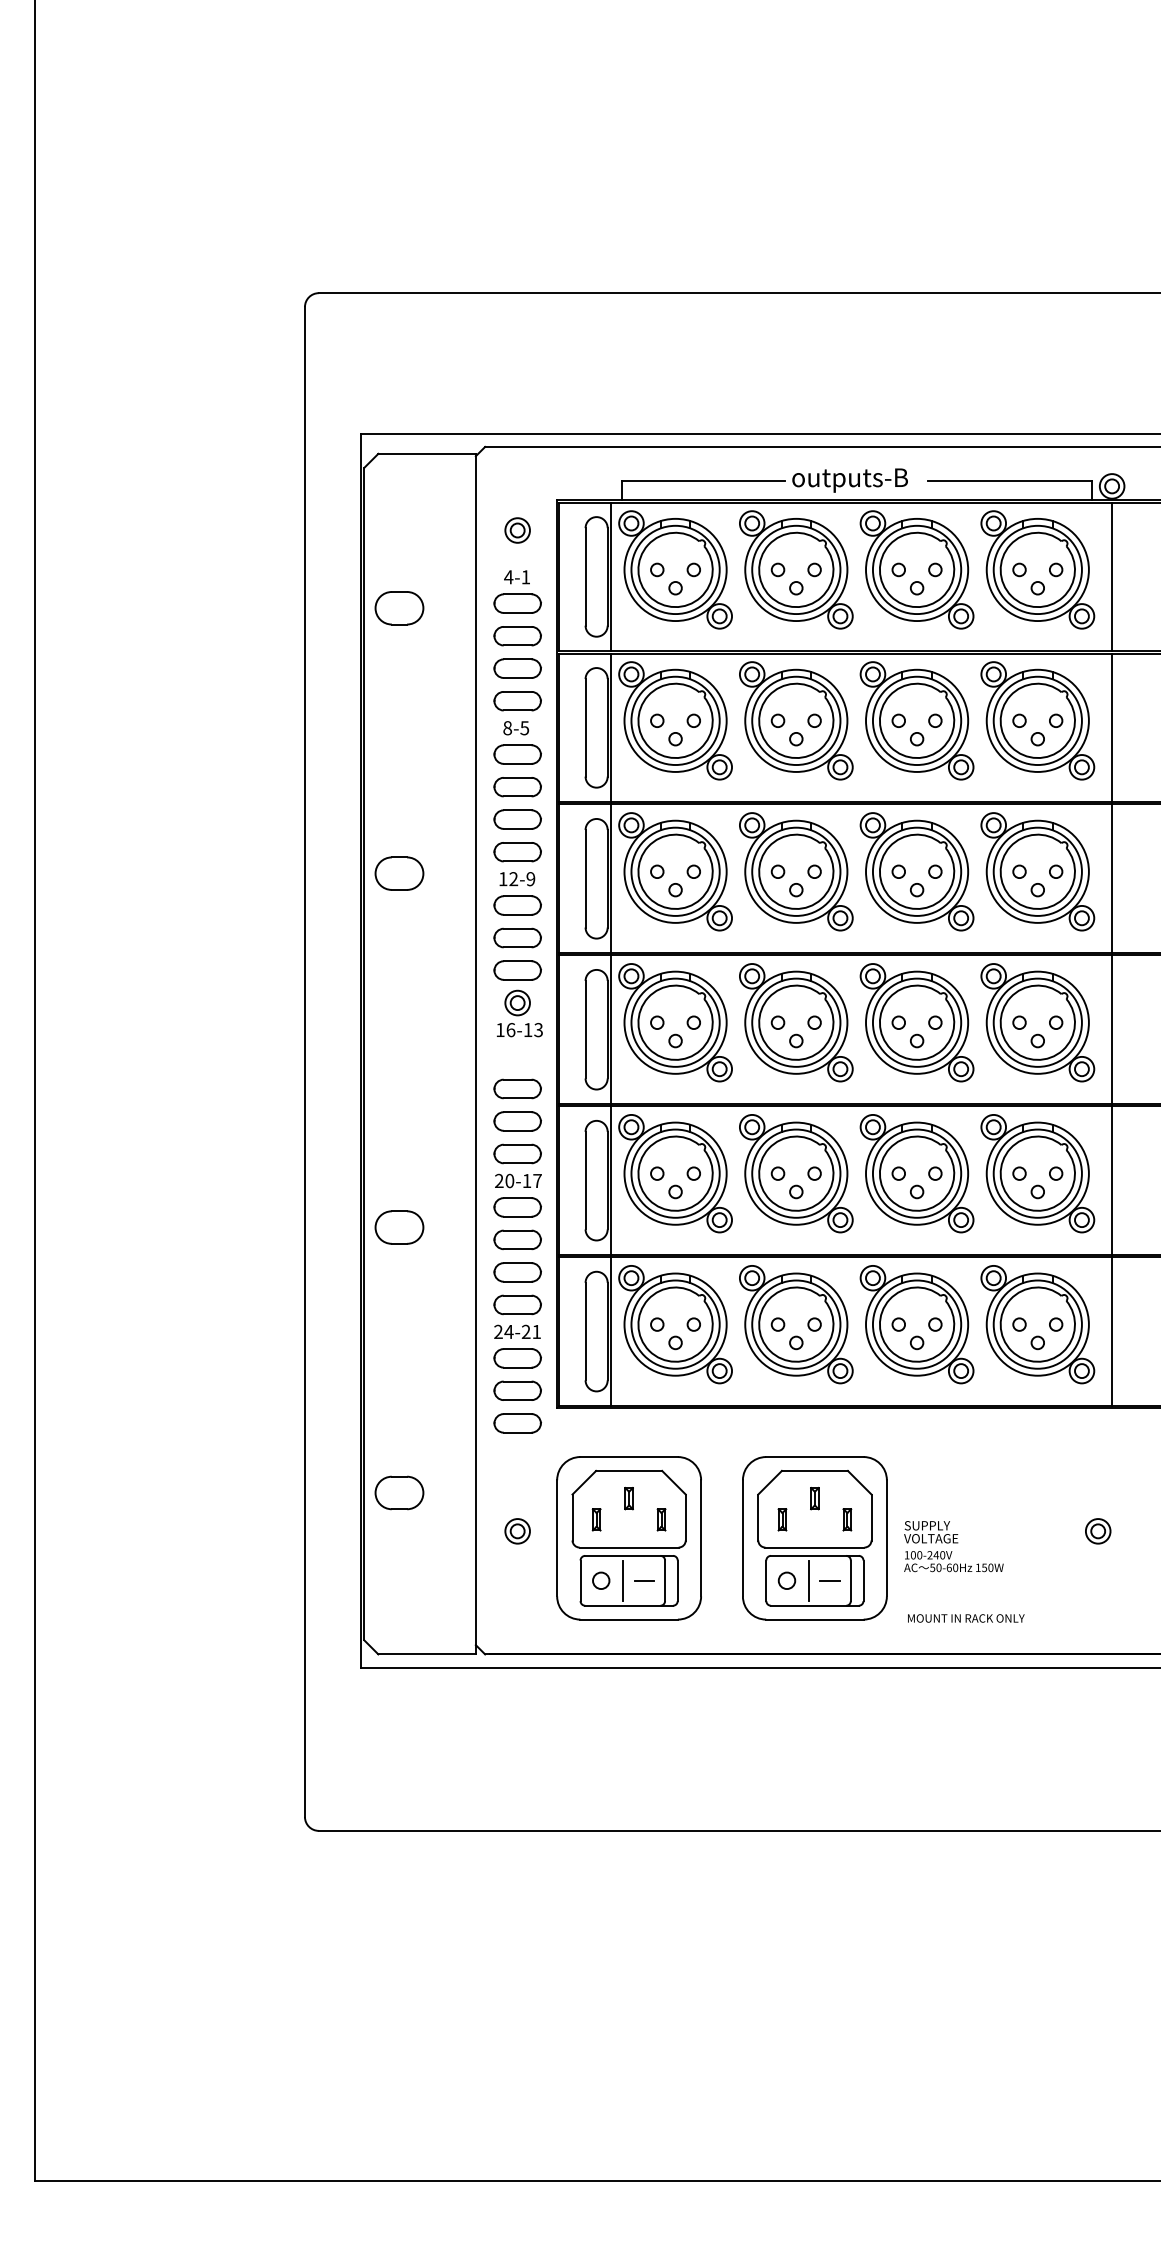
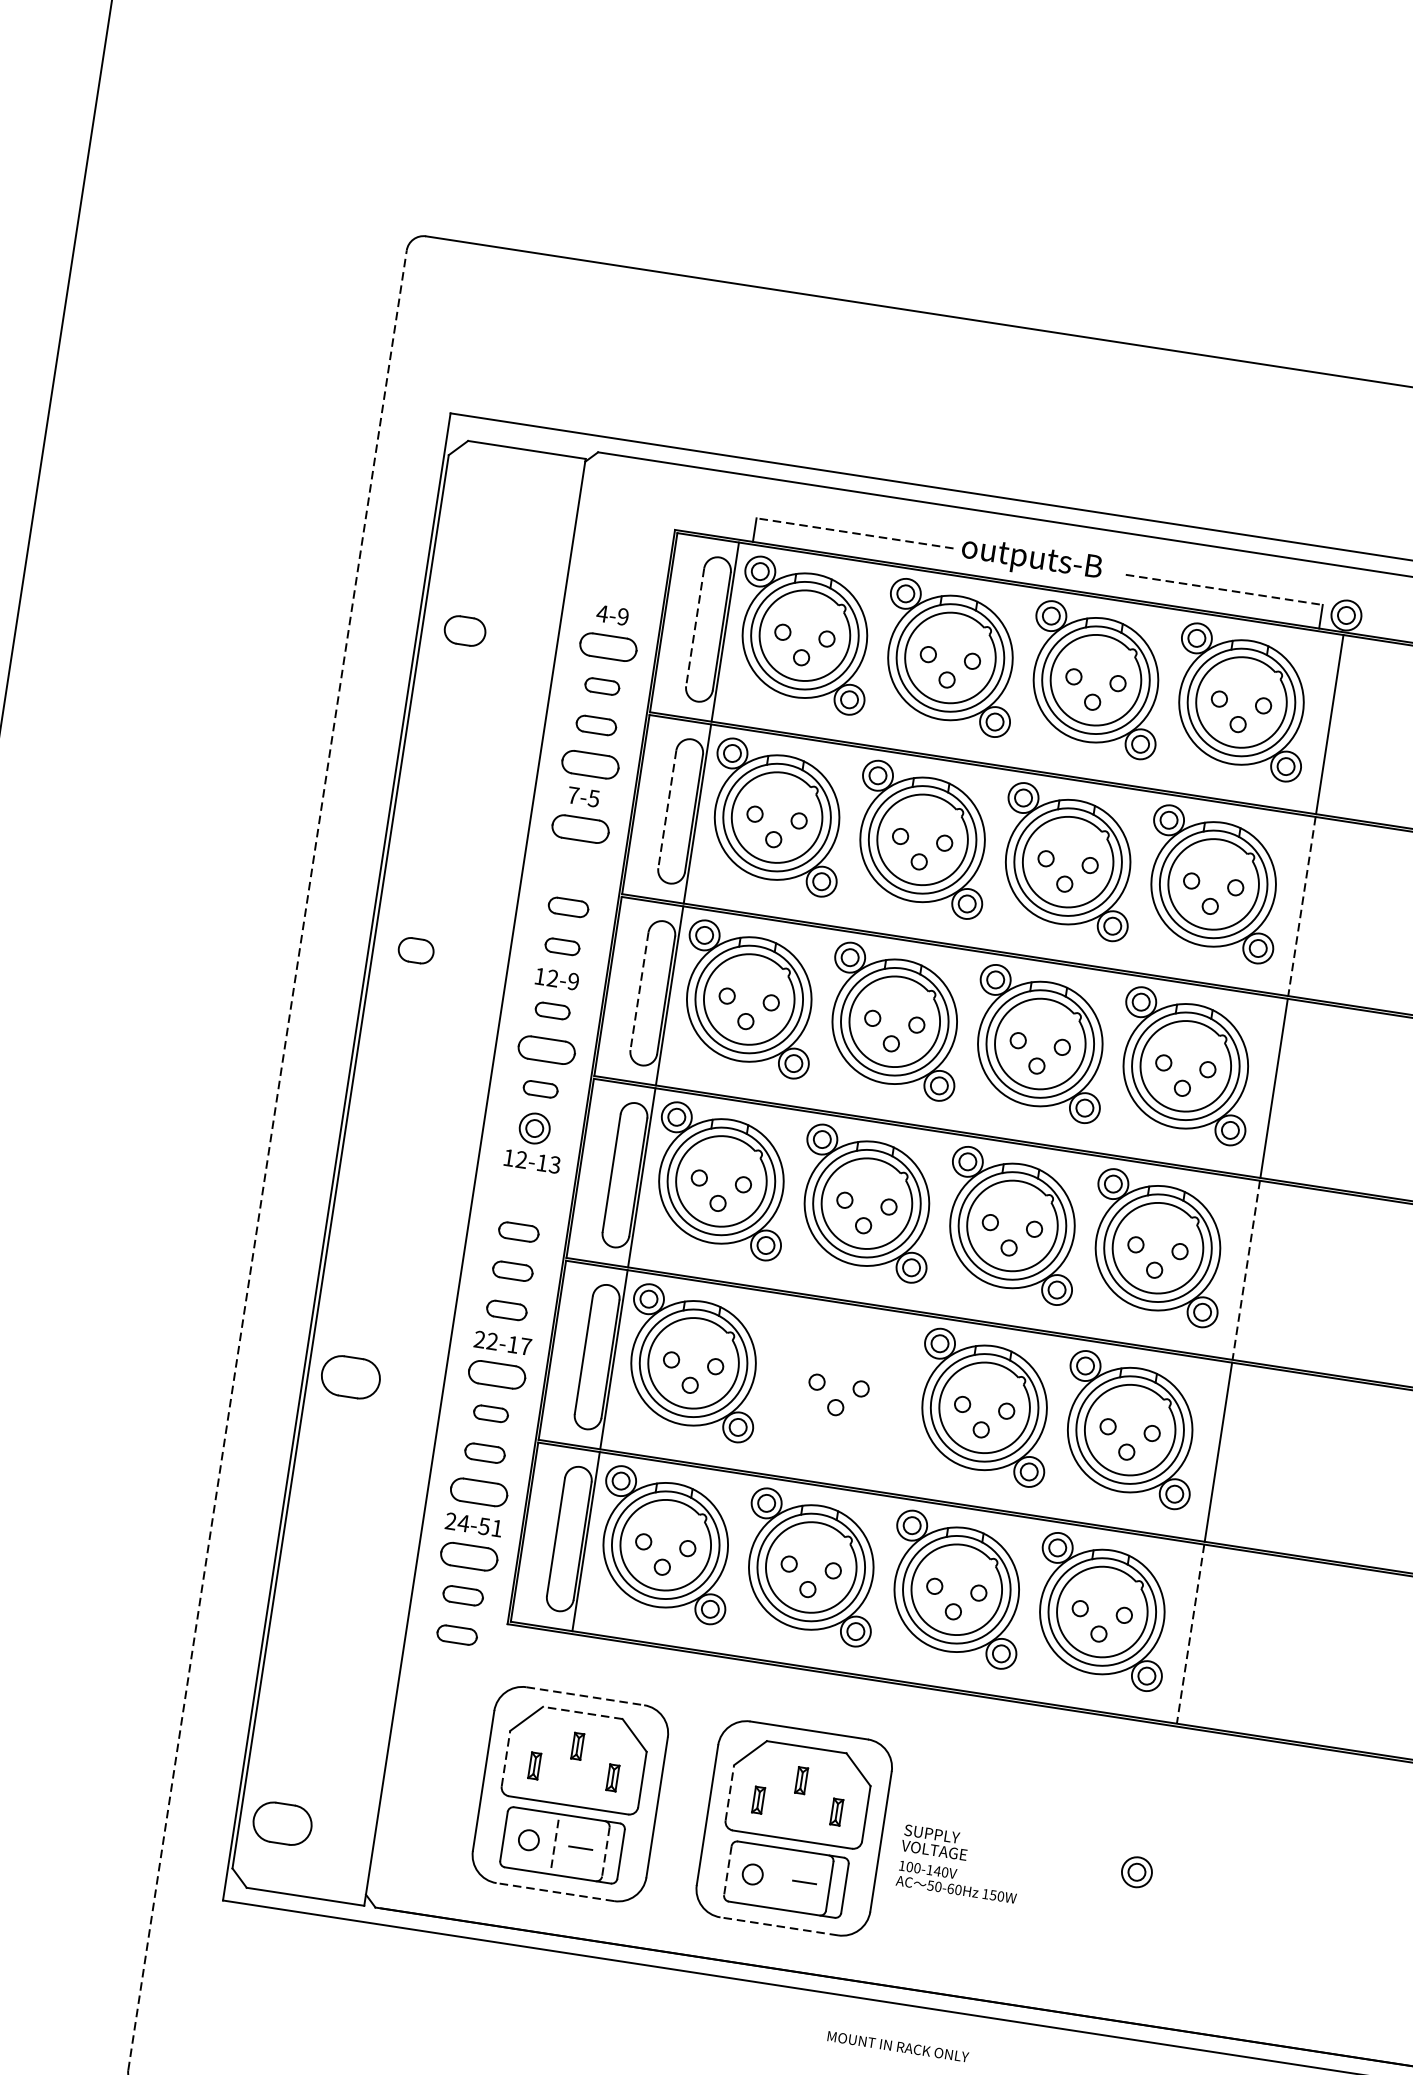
line: (703, 480) -> (855, 533), solid -> dashed
line: (1009, 480) -> (1223, 589), solid -> dashed
part: (517, 530) -> (621, 559), removed
line: (585, 576) -> (695, 626), solid -> dashed
text: (525, 577) -> (622, 617), 4-1 -> 4-9
part: (399, 608) -> (465, 631), size x0.7
part: (517, 636) -> (602, 686), size x0.6
part: (517, 668) -> (596, 725), size x0.7
line: (585, 727) -> (667, 808), solid -> dashed
text: (507, 728) -> (573, 795), 8-5 -> 7-5
line: (1112, 728) -> (1302, 907), solid -> dashed
part: (517, 787) -> (574, 868), removed
part: (517, 819) -> (568, 907), size x0.7
part: (517, 852) -> (562, 947), size x0.6
part: (399, 873) -> (416, 950), size x0.6
line: (585, 878) -> (639, 990), solid -> dashed
part: (517, 905) -> (552, 1010), size x0.6
part: (517, 970) -> (540, 1089), size x0.6
text: (510, 1030) -> (521, 1160), 16-13 -> 12-13
line: (1112, 1030) -> (1246, 1271), solid -> dashed
line: (304, 1062) -> (266, 1160), solid -> dashed
part: (517, 1088) -> (518, 1231), size x0.7
part: (517, 1121) -> (512, 1271), size x0.7
part: (517, 1153) -> (506, 1309), size x0.7
part: (796, 1173) -> (839, 1385), removed
text: (509, 1181) -> (491, 1342), 20-17 -> 22-17
part: (517, 1239) -> (490, 1413), size x0.6
part: (517, 1272) -> (484, 1453), size x0.7
text: (525, 1331) -> (483, 1525), 24-21 -> 24-51
line: (1112, 1332) -> (1190, 1635), solid -> dashed
part: (517, 1390) -> (463, 1595), size x0.7
part: (517, 1423) -> (457, 1635), size x0.7
line: (629, 1457) -> (585, 1696), solid -> dashed
line: (628, 1470) -> (582, 1712), solid -> dashed
part: (399, 1492) -> (282, 1823), moved
line: (572, 1517) -> (505, 1758), solid -> dashed
line: (758, 1517) -> (730, 1792), solid -> dashed
part: (517, 1531) -> (437, 1765), removed
text: (929, 1555) -> (929, 1870), 100-240V -> 100-140V
line: (808, 1580) -> (778, 1878), removed
line: (622, 1581) -> (554, 1845), solid -> dashed
line: (665, 1581) -> (606, 1852), solid -> dashed
line: (766, 1581) -> (727, 1871), solid -> dashed
text: (966, 1618) -> (898, 2046), moved
line: (629, 1619) -> (555, 1892), solid -> dashed
line: (814, 1619) -> (778, 1926), solid -> dashed

